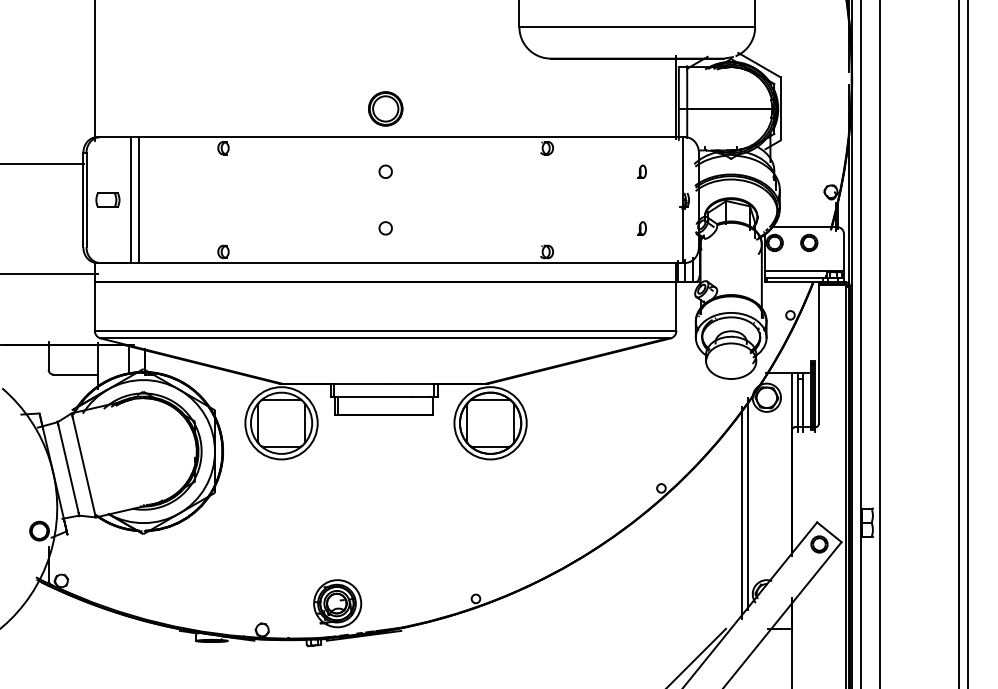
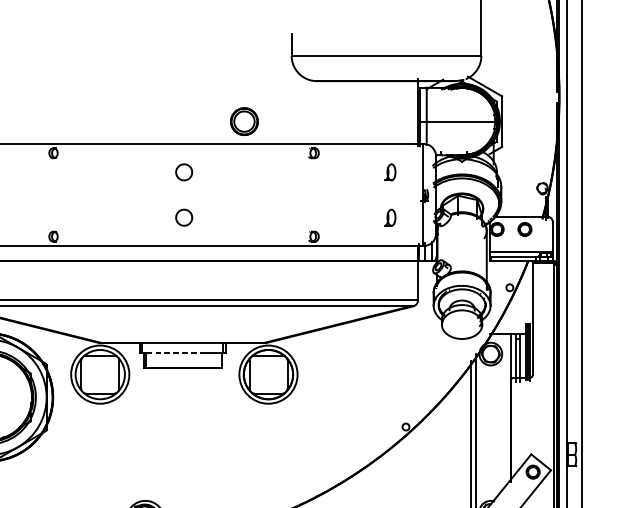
part: (385, 108) -> (244, 121), moved
part: (385, 171) -> (183, 171), size x1.6
part: (641, 171) -> (389, 171), size x1.6
part: (385, 228) -> (183, 217), size x1.6
part: (641, 228) -> (389, 217), size x1.6
line: (372, 396) -> (173, 353), solid -> dashed

